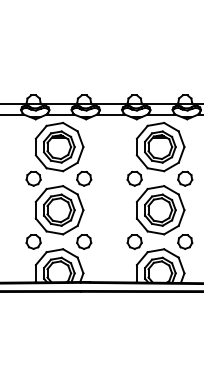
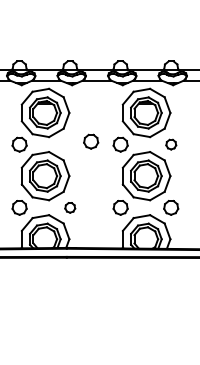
part: (84, 178) -> (91, 141), moved
part: (185, 178) -> (171, 144), size x0.7
part: (84, 241) -> (70, 207), size x0.7

